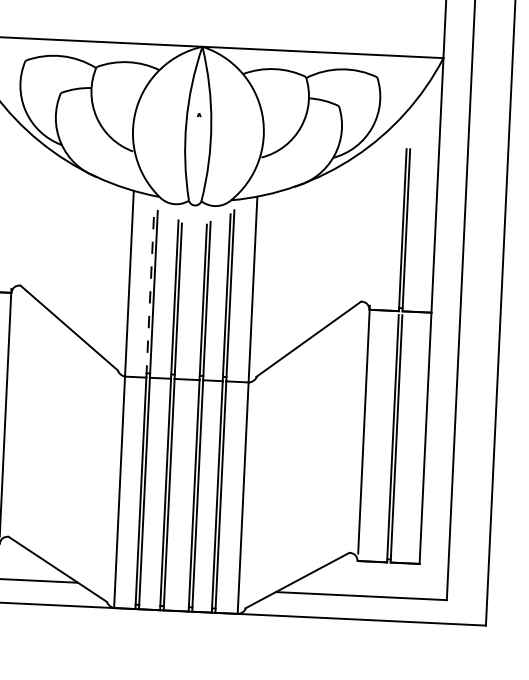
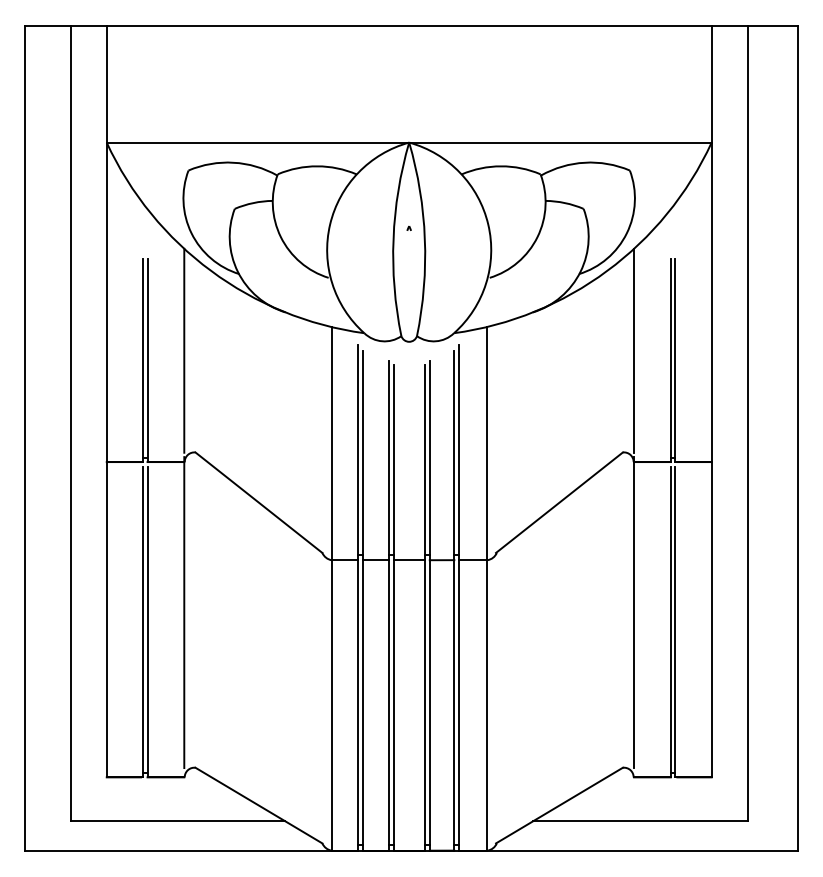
line: (15, 203) -> (184, 350), added
line: (374, 220) -> (634, 350), added
line: (150, 291) -> (358, 452), dashed -> solid

